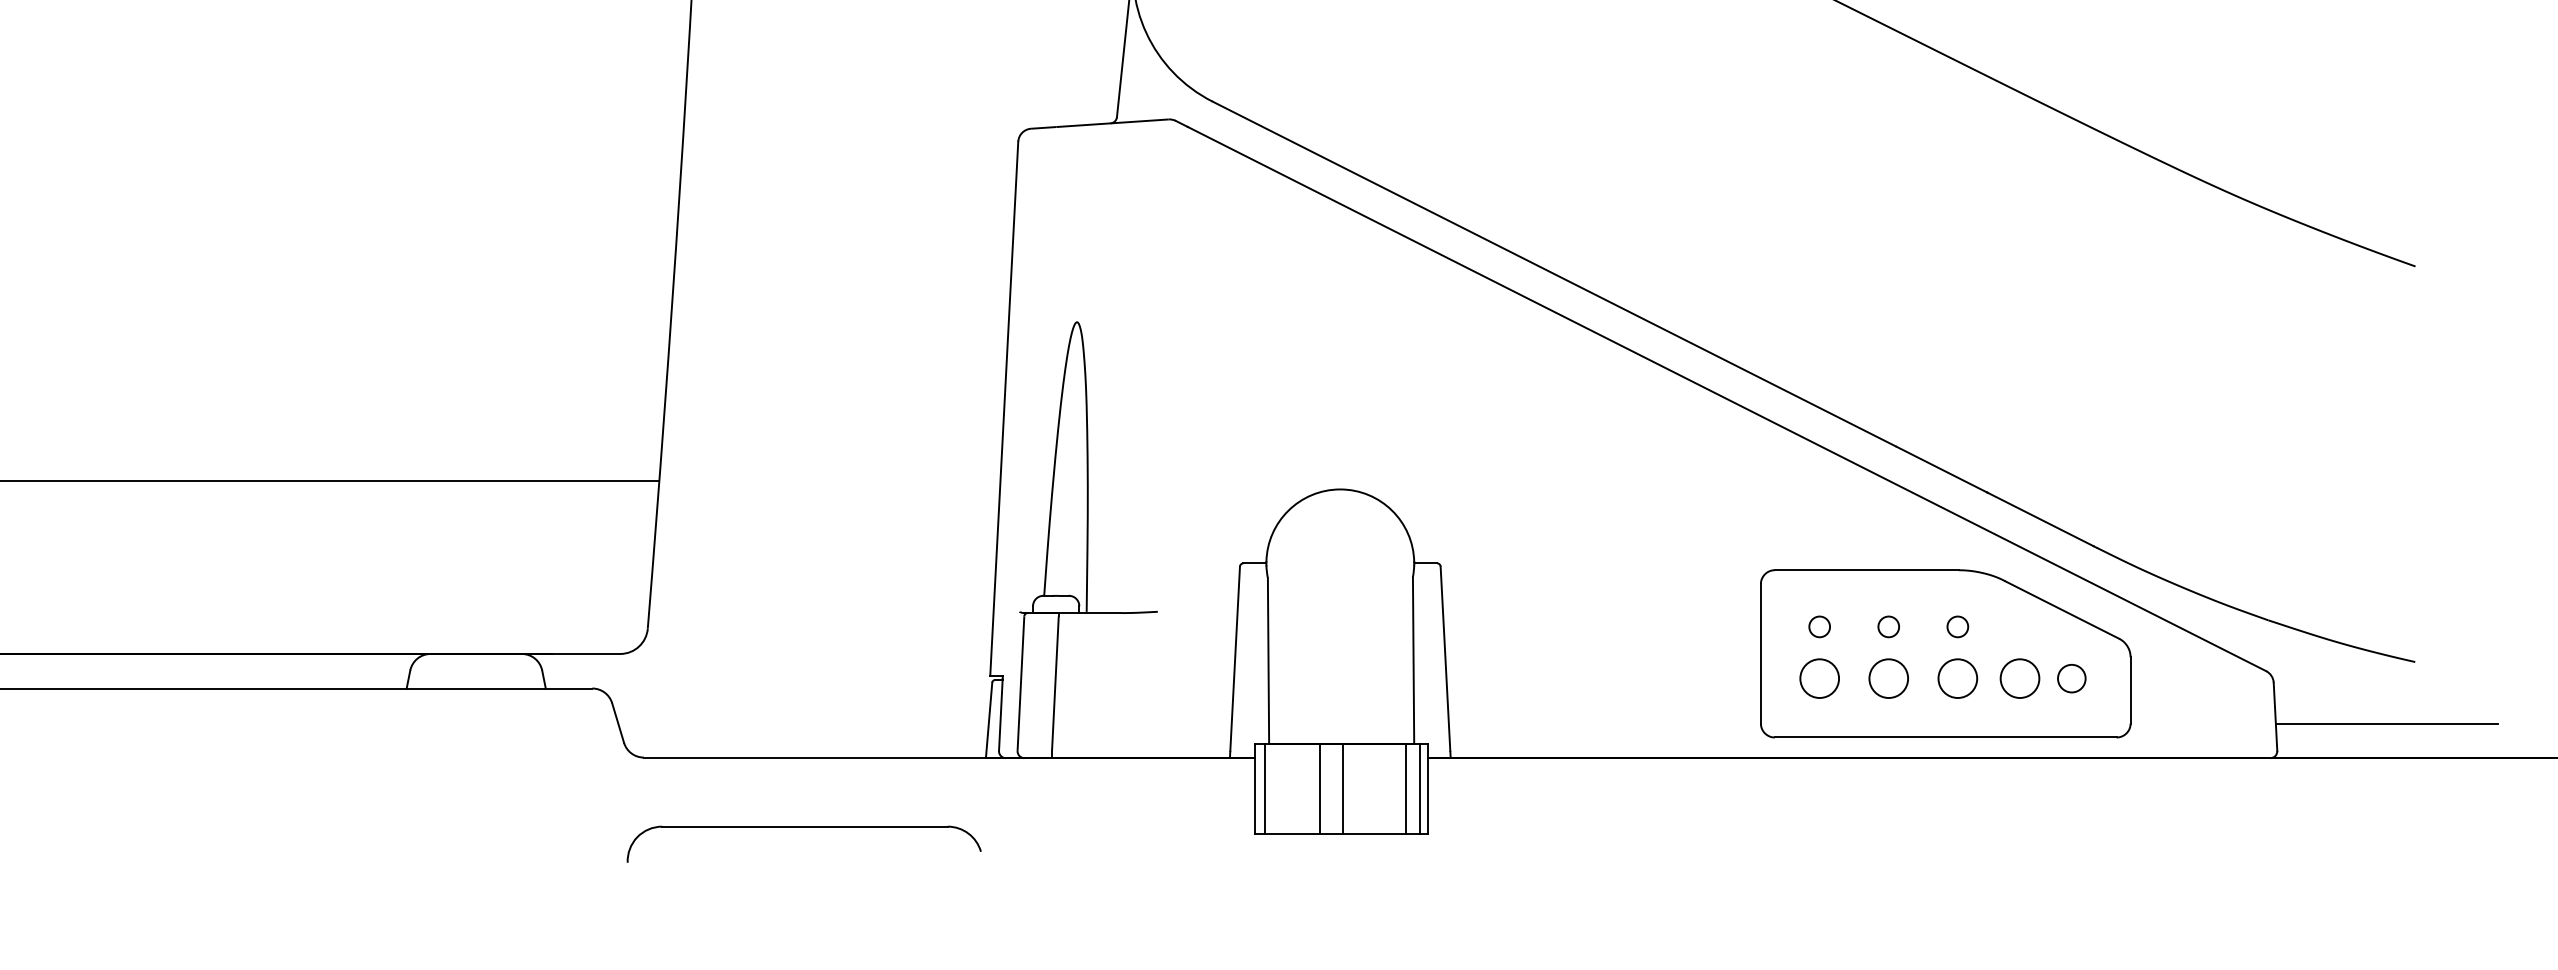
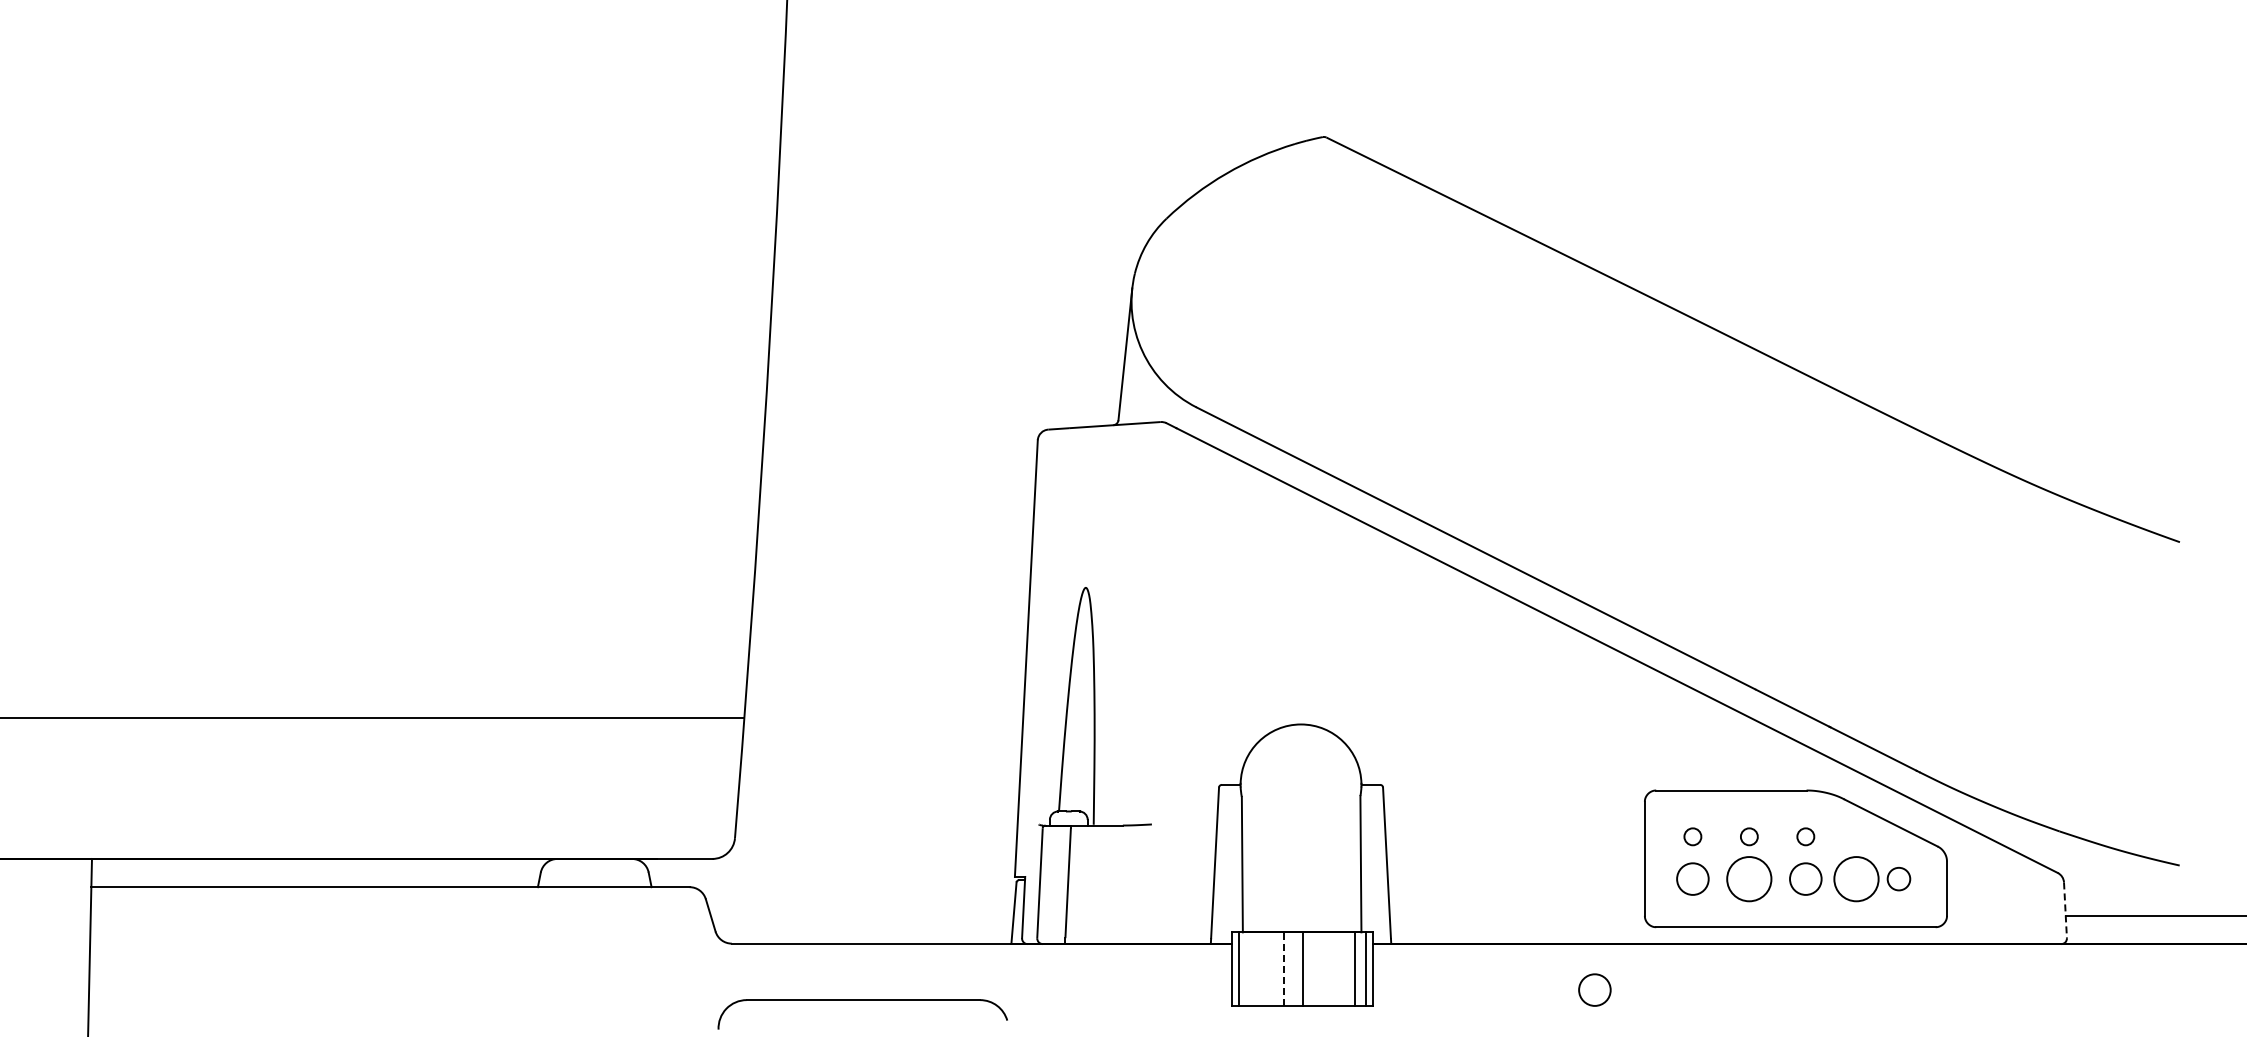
circle: (1888, 677) -> (1749, 878), size x1.4
circle: (2019, 677) -> (1856, 878), size x1.4
line: (2275, 717) -> (2065, 910), solid -> dashed
line: (1320, 789) -> (1284, 969), solid -> dashed
circle: (1699, 813) -> (1594, 989), added

